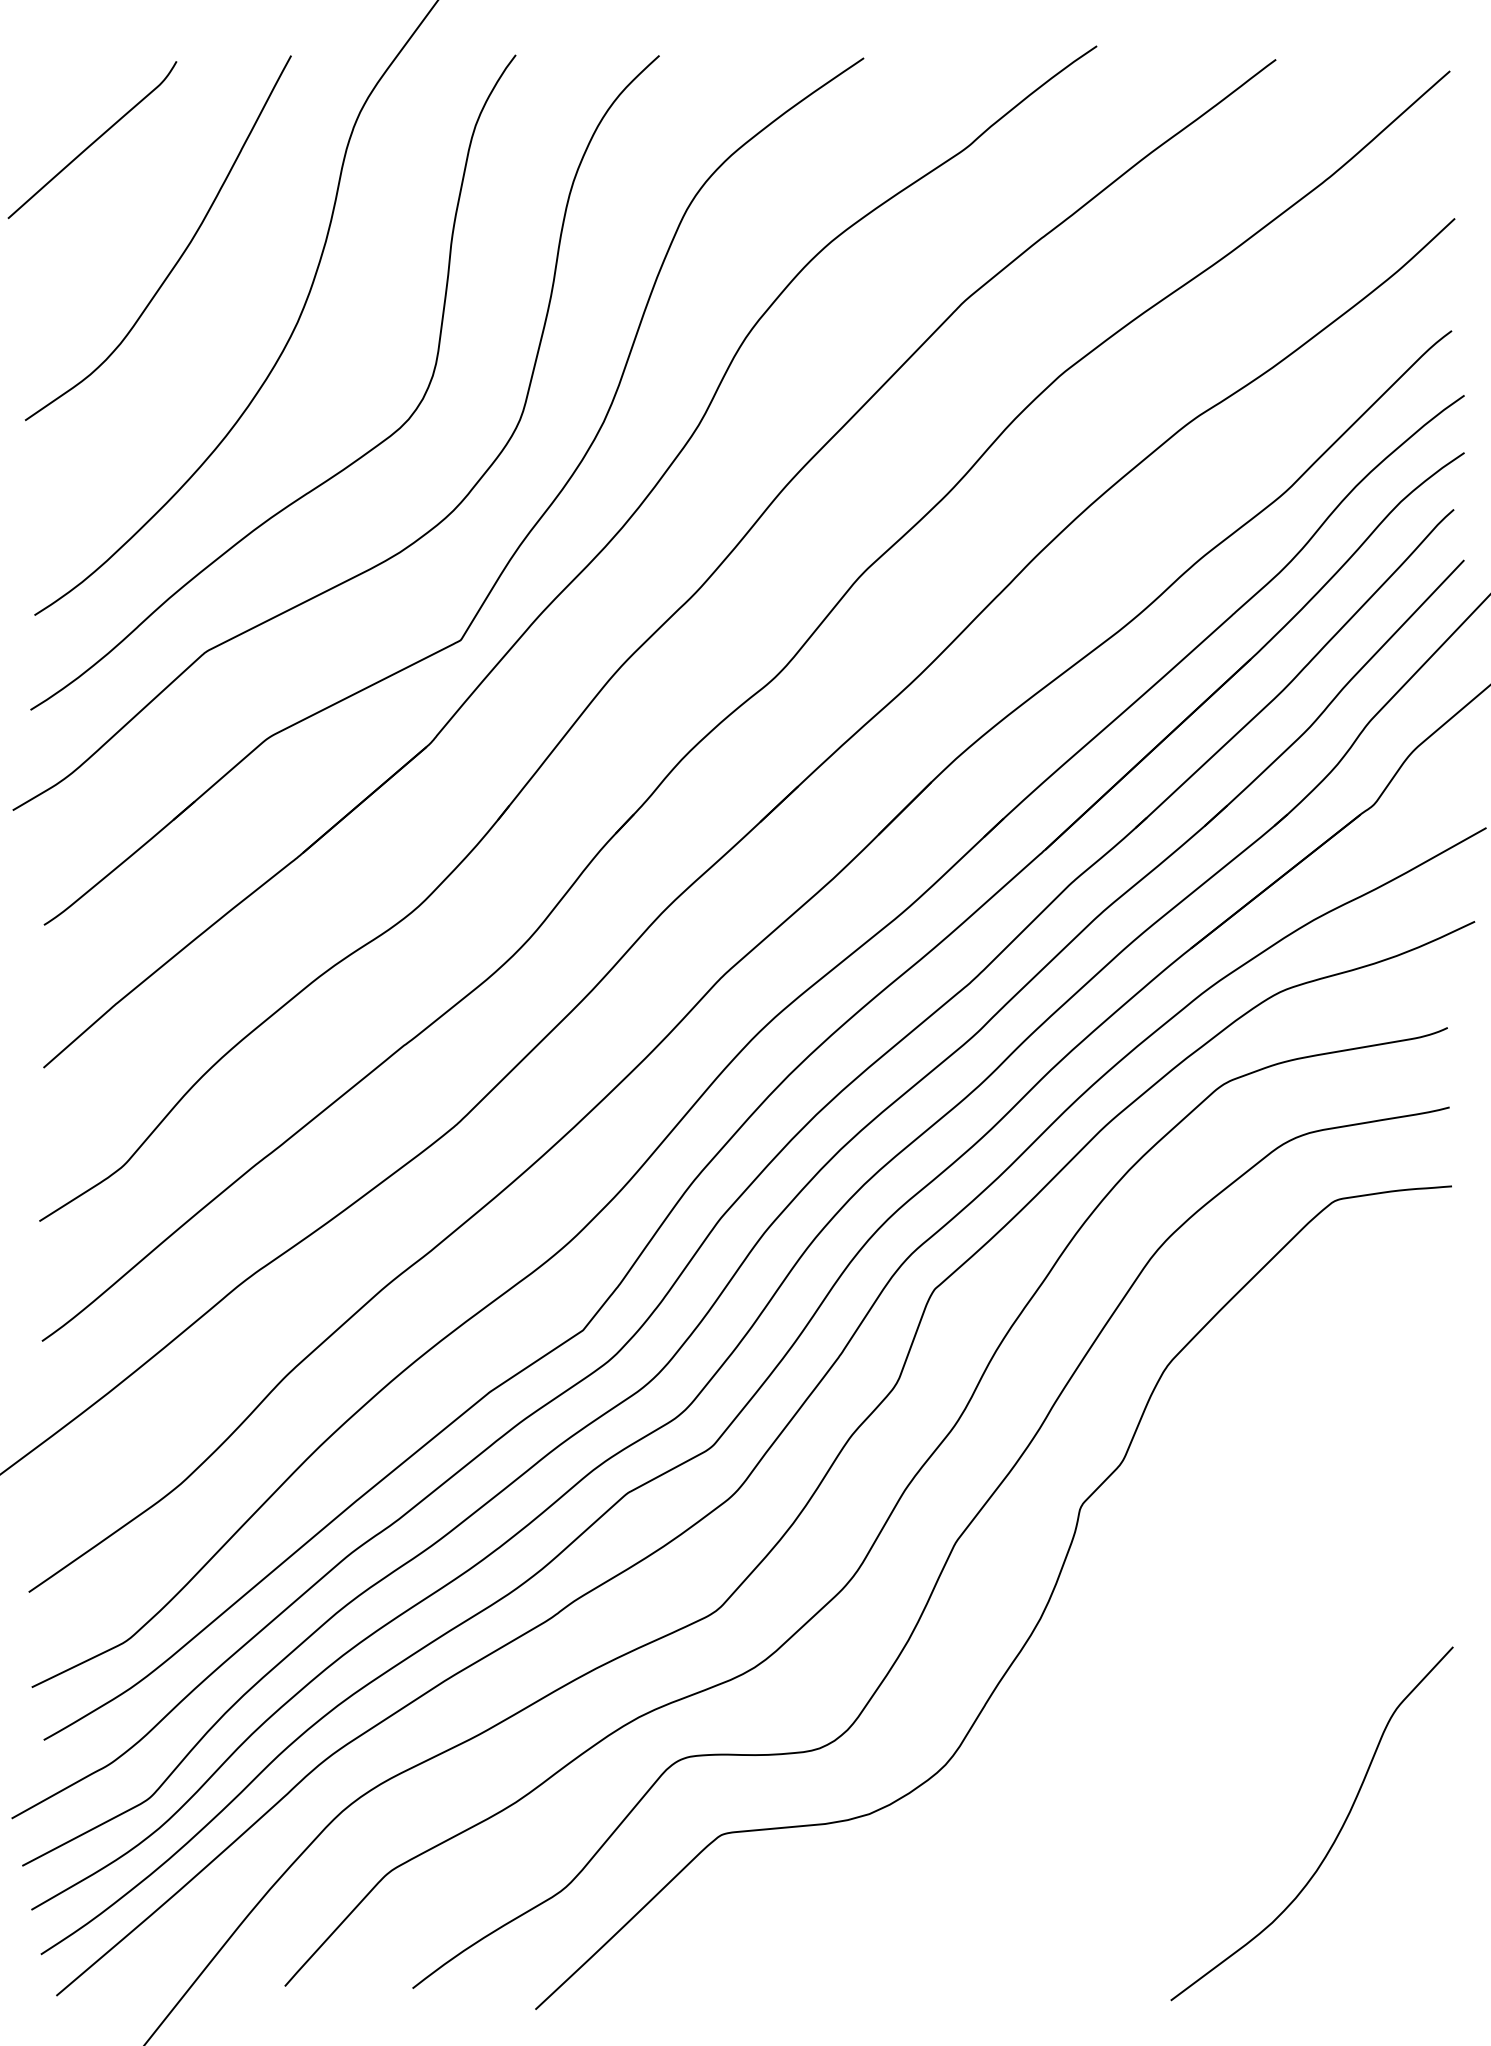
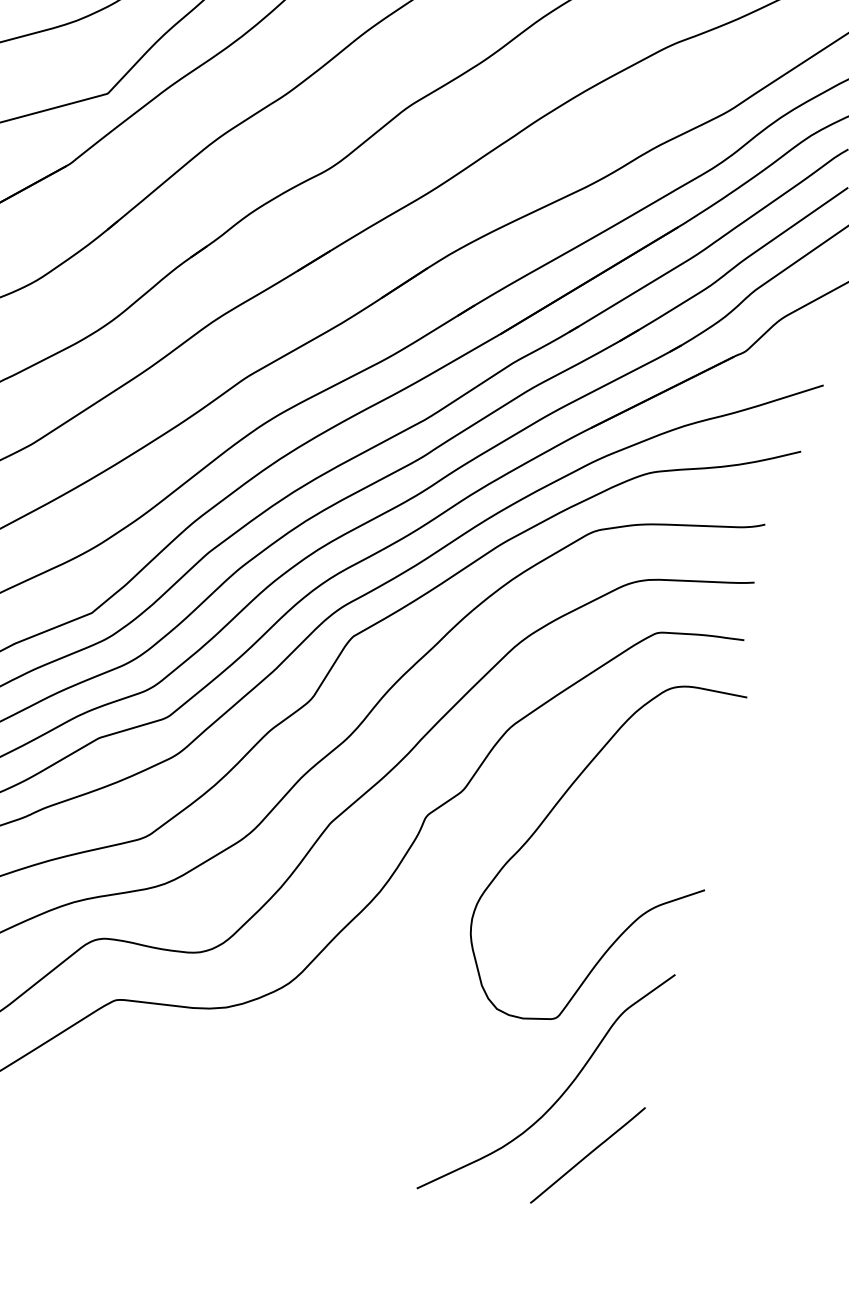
curve: (1241, 1473) -> (548, 816), added
line: (1387, 1909) -> (587, 1155), added

